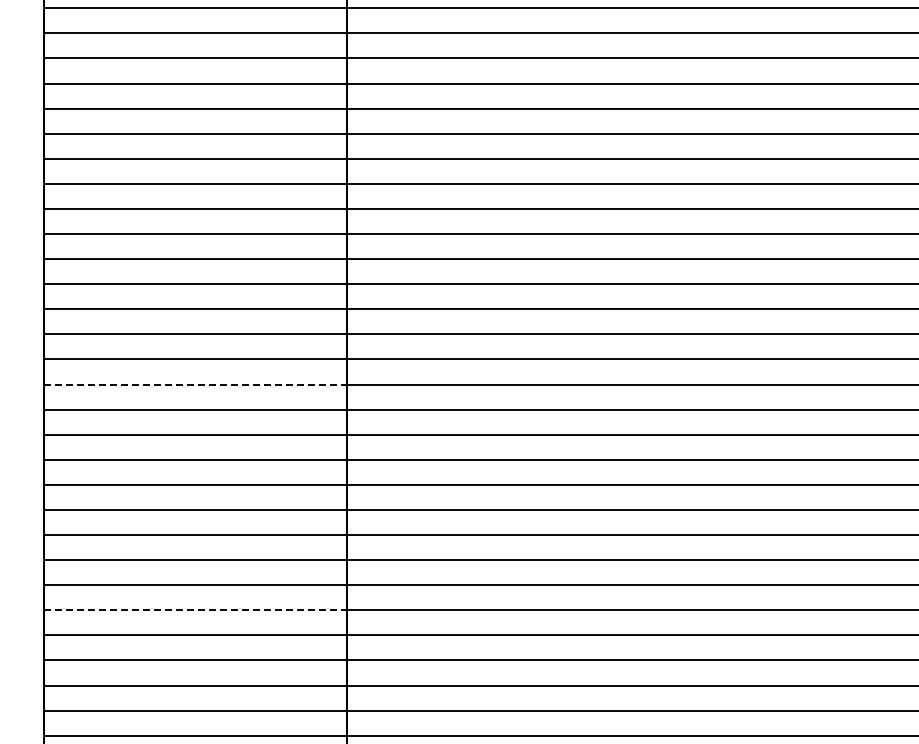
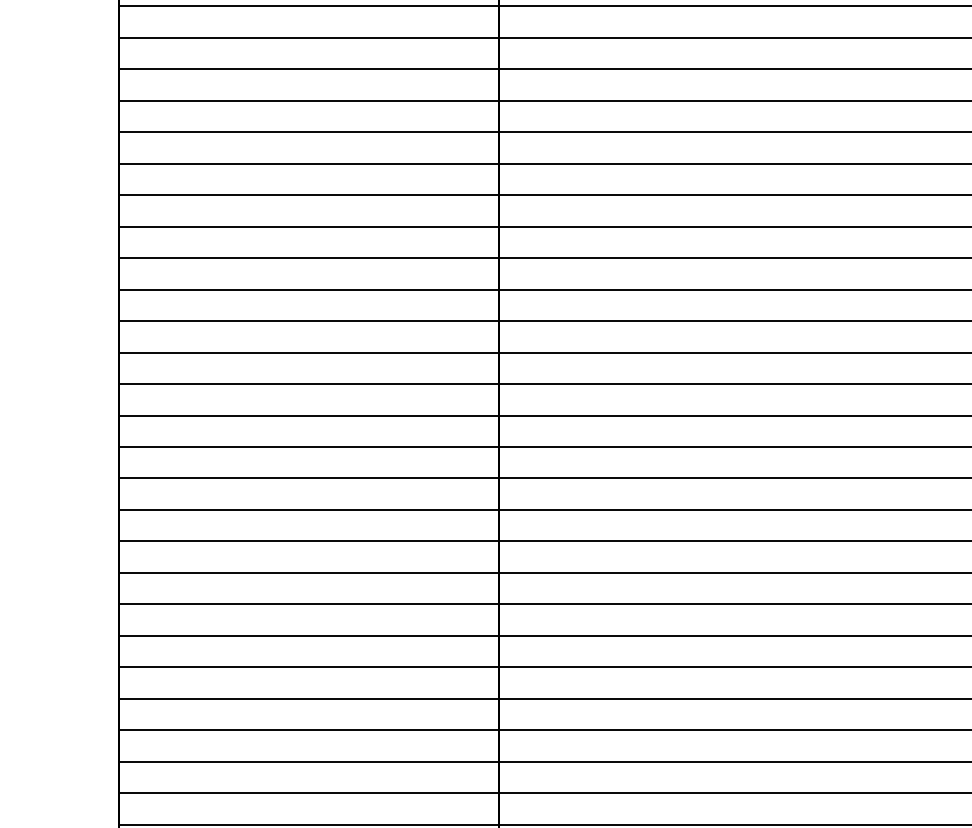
line: (195, 384) -> (308, 478), dashed -> solid
line: (195, 610) -> (308, 762), dashed -> solid

